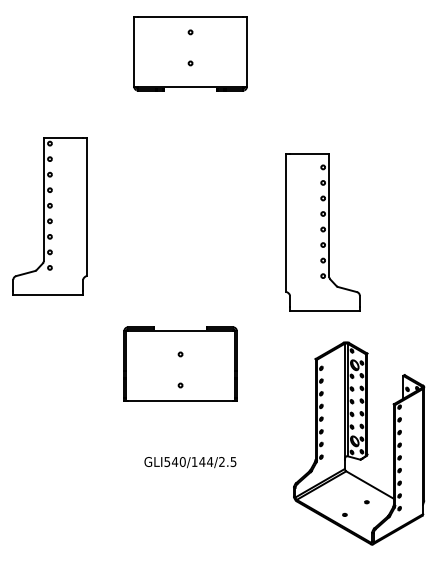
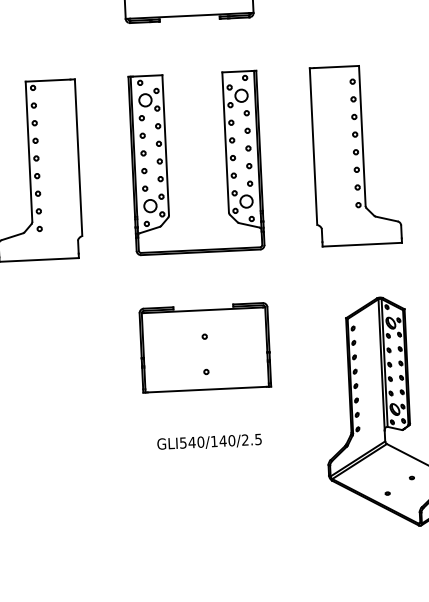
part: (164, 216) -> (166, 164), added
part: (322, 232) -> (355, 155), moved
part: (180, 363) -> (205, 347), moved
text: (210, 461) -> (232, 440), GLI540/144/2.5 -> GLI540/140/2.5

